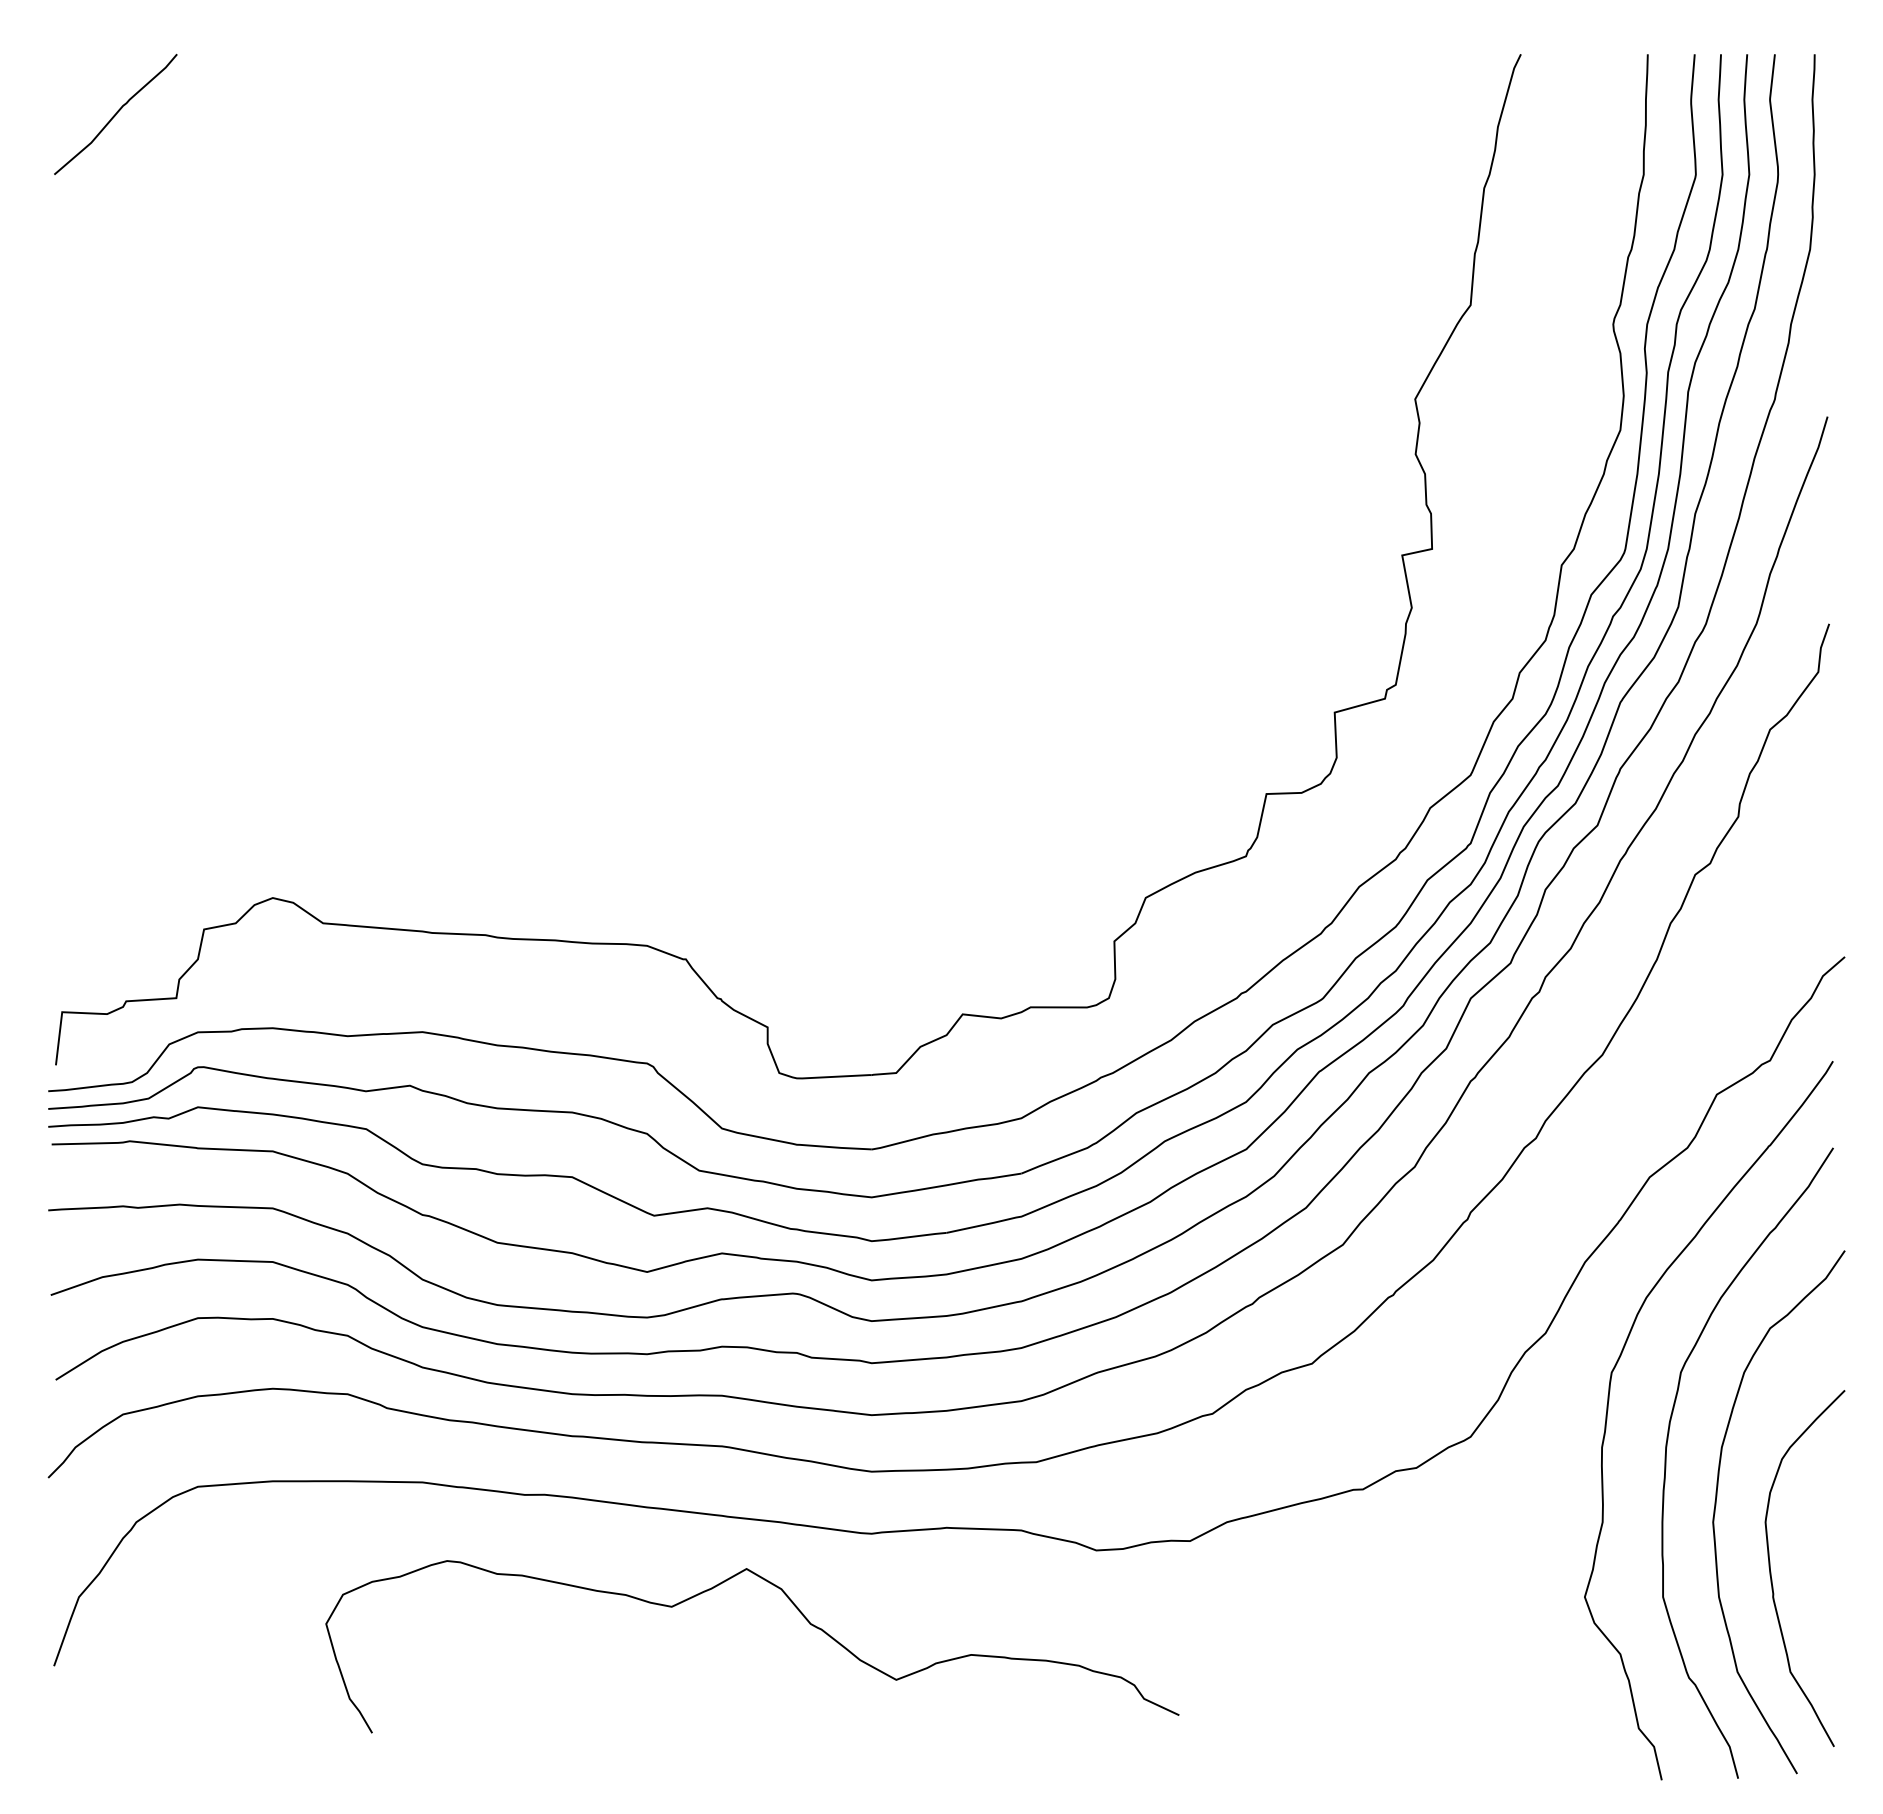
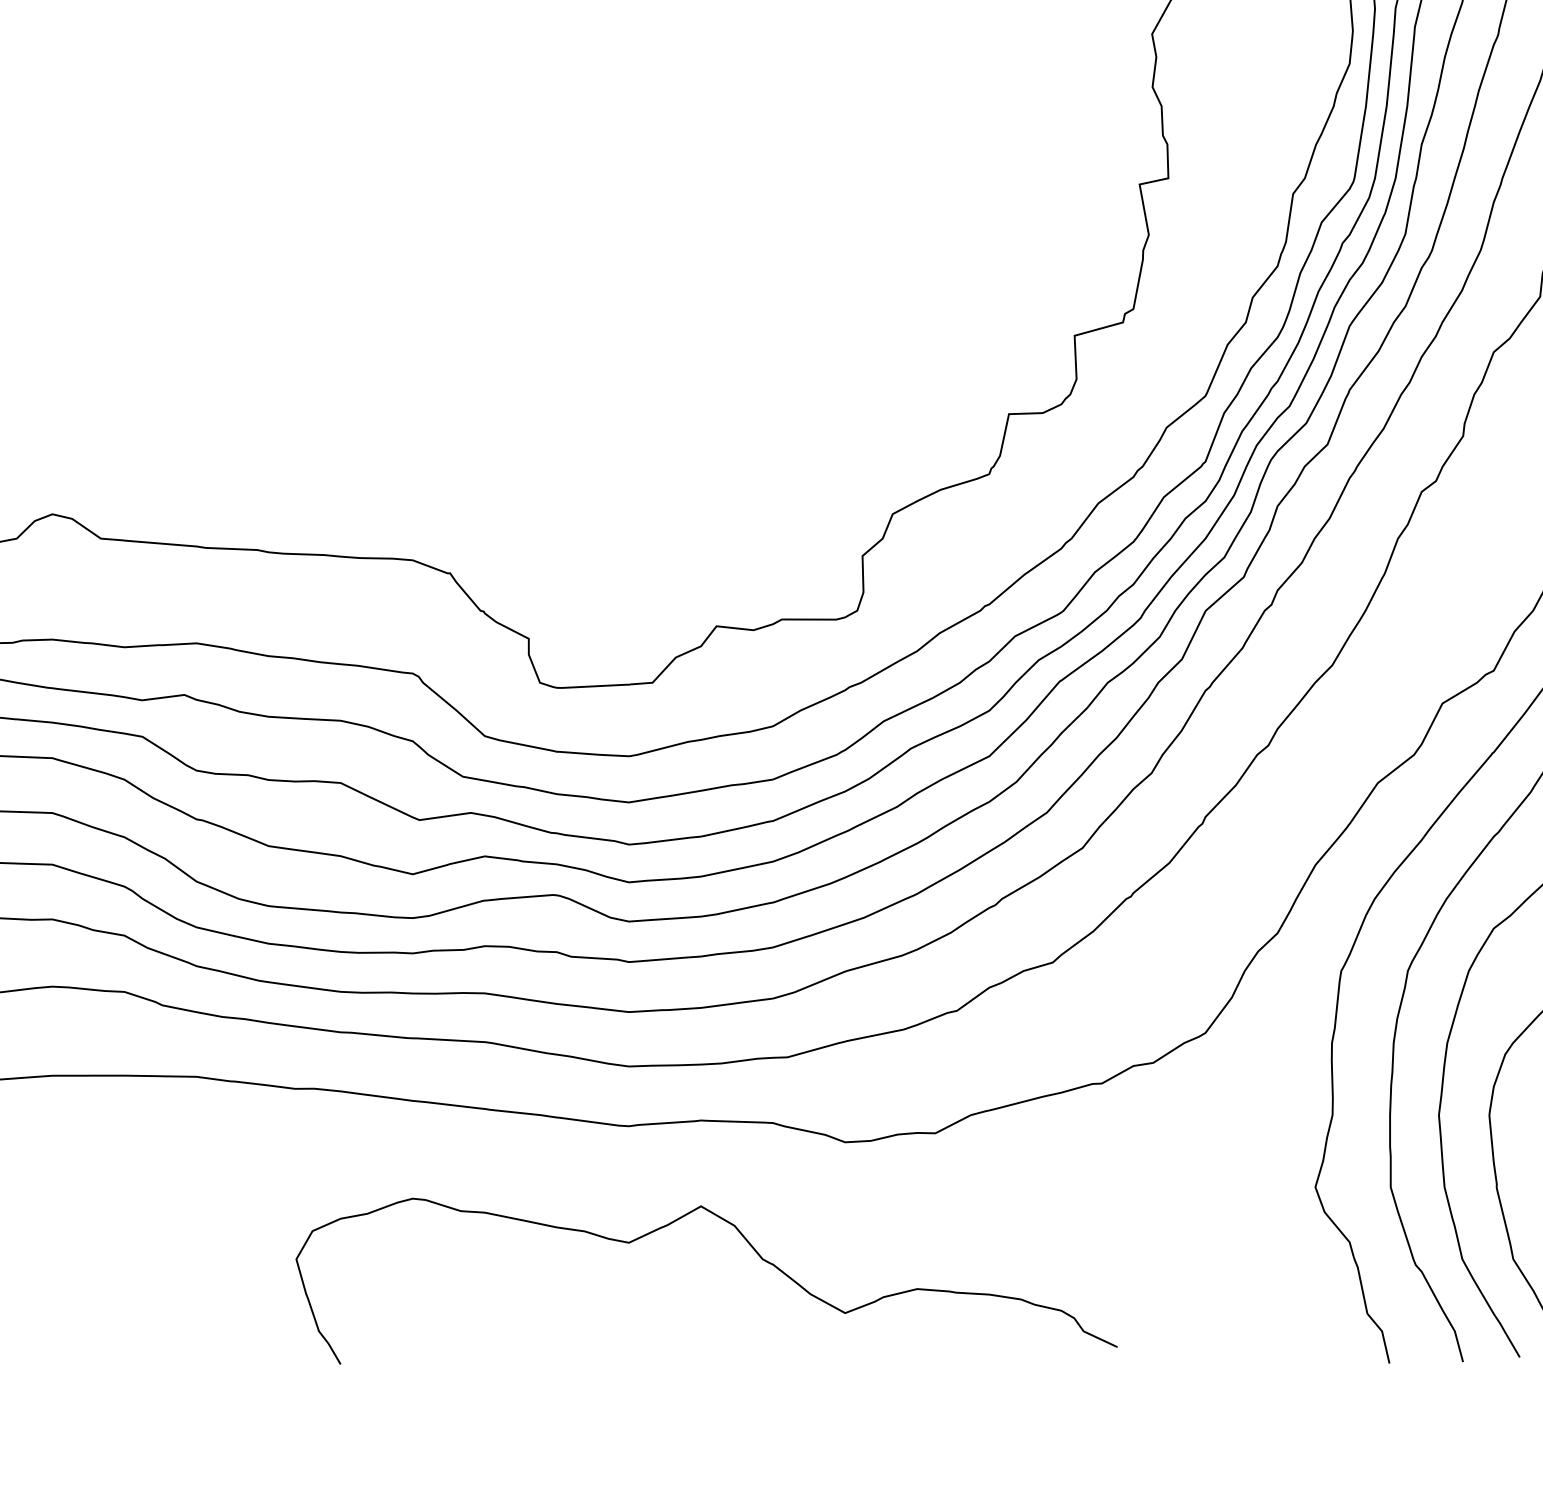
curve: (798, 1611) -> (751, 1247), moved

